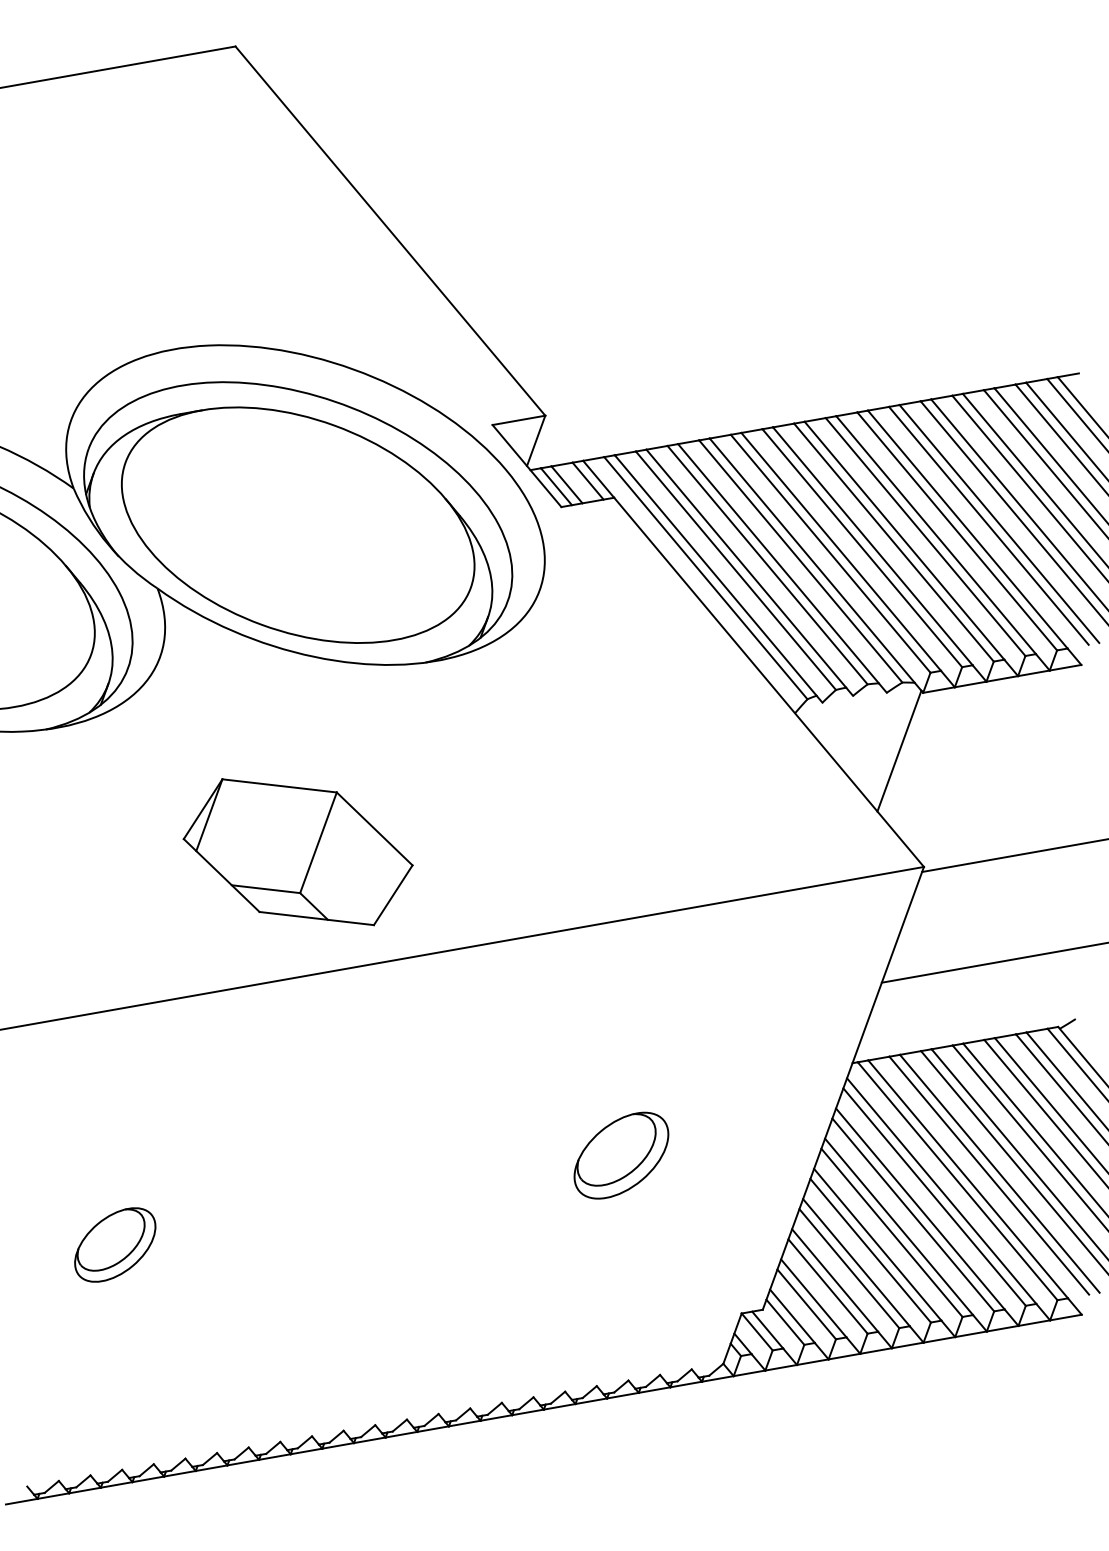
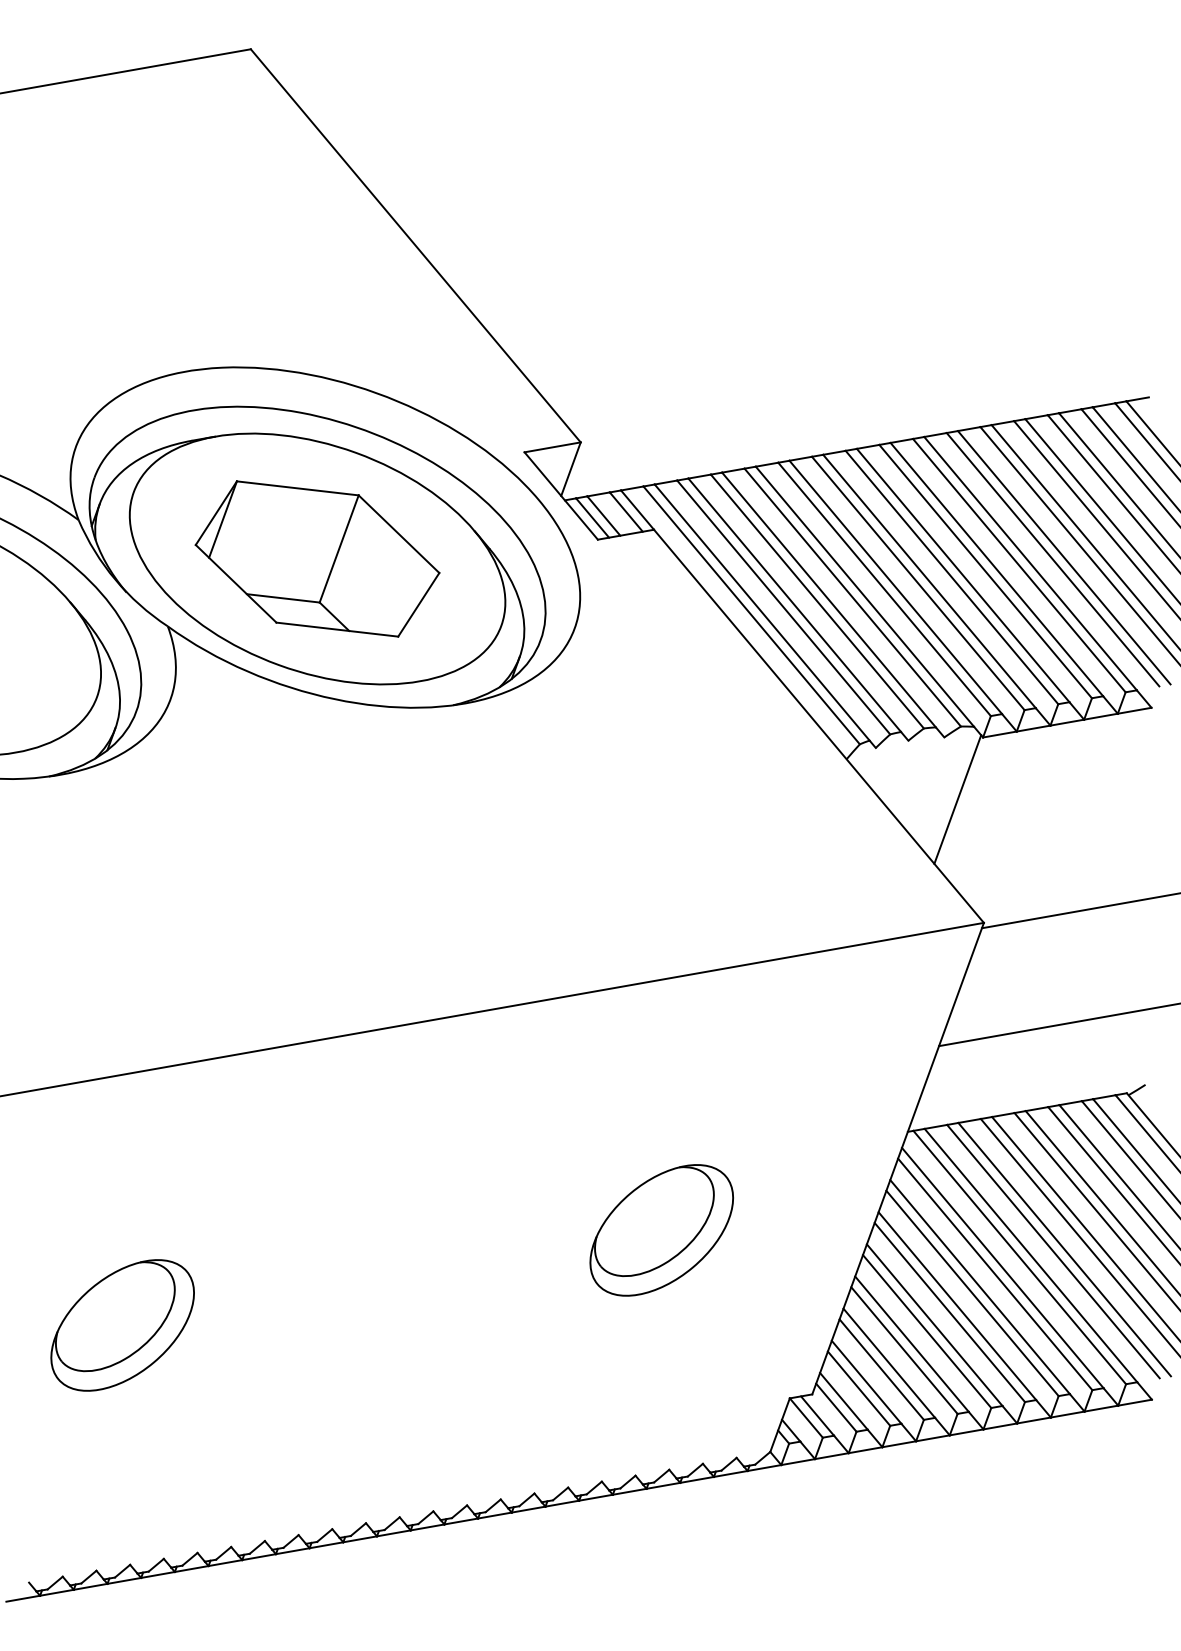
part: (297, 852) -> (316, 559), moved
part: (621, 1155) -> (661, 1230), size x1.43
part: (115, 1244) -> (123, 1324), size x1.67

